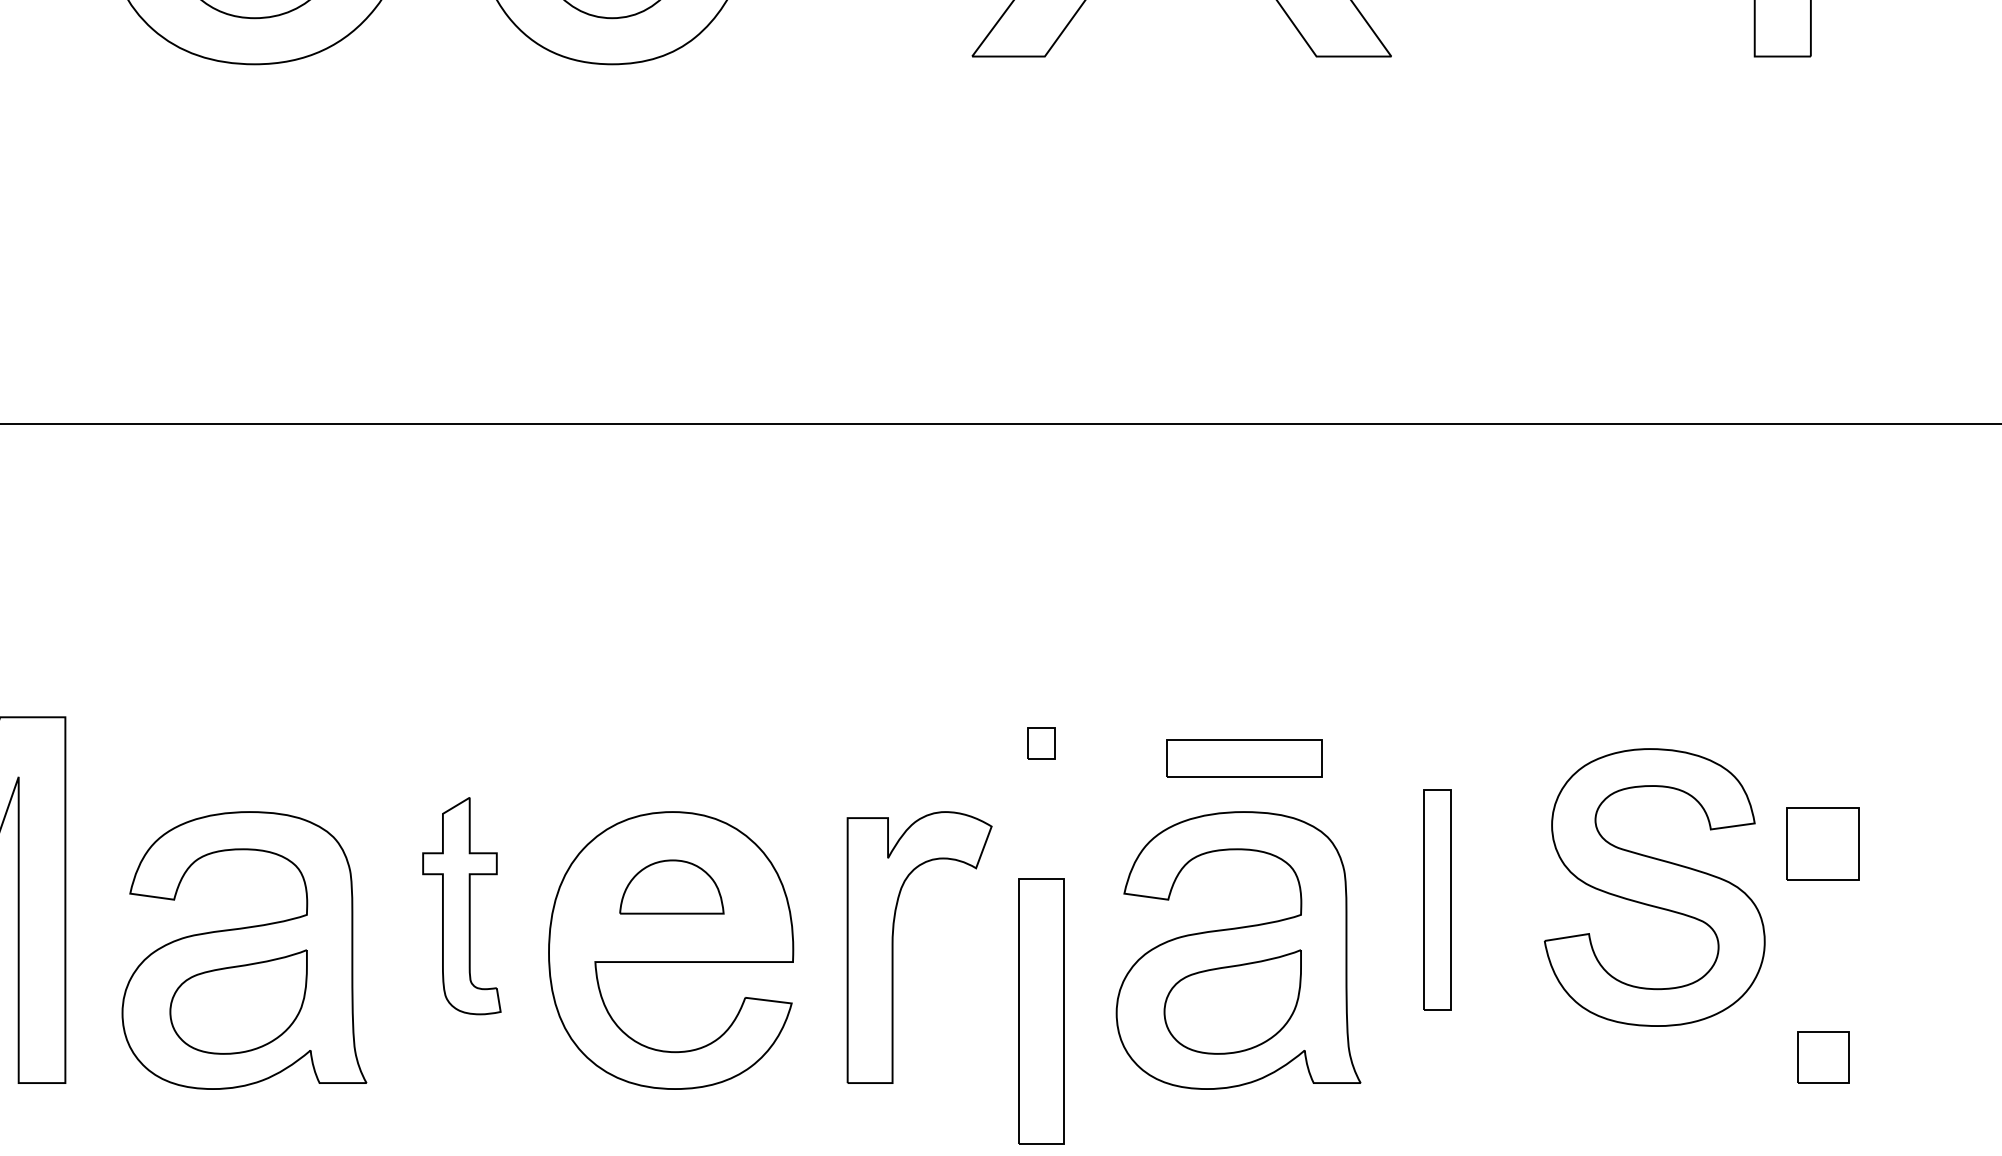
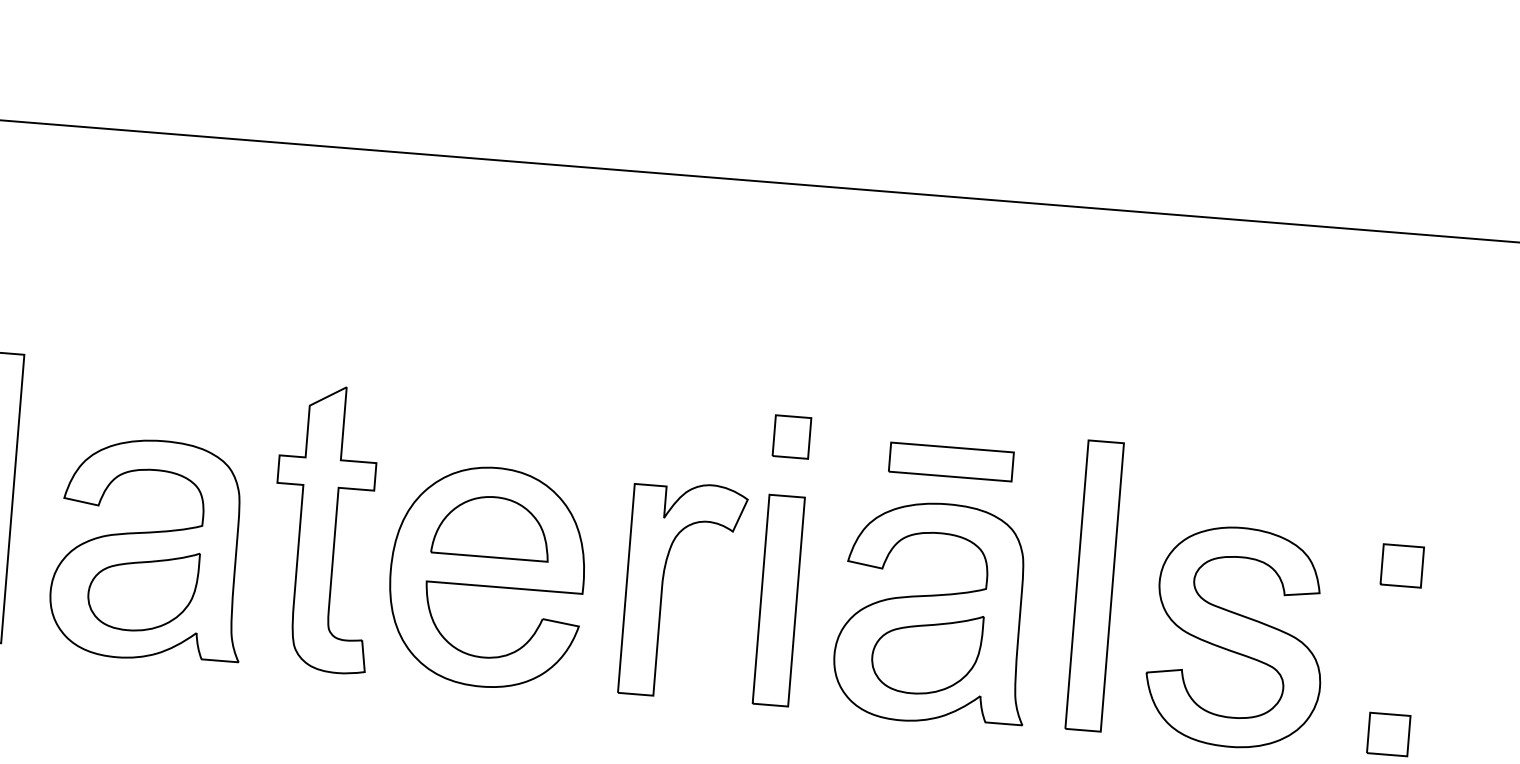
part: (1041, 742) -> (792, 436), size x1.67
part: (1823, 843) -> (1402, 565), size x0.71
part: (671, 886) -> (491, 526), size x1.43
part: (1654, 887) -> (1236, 637), moved
part: (1437, 899) -> (1094, 585), size x1.67
part: (461, 905) -> (324, 528), size x1.67
part: (1041, 1011) -> (779, 600), moved

